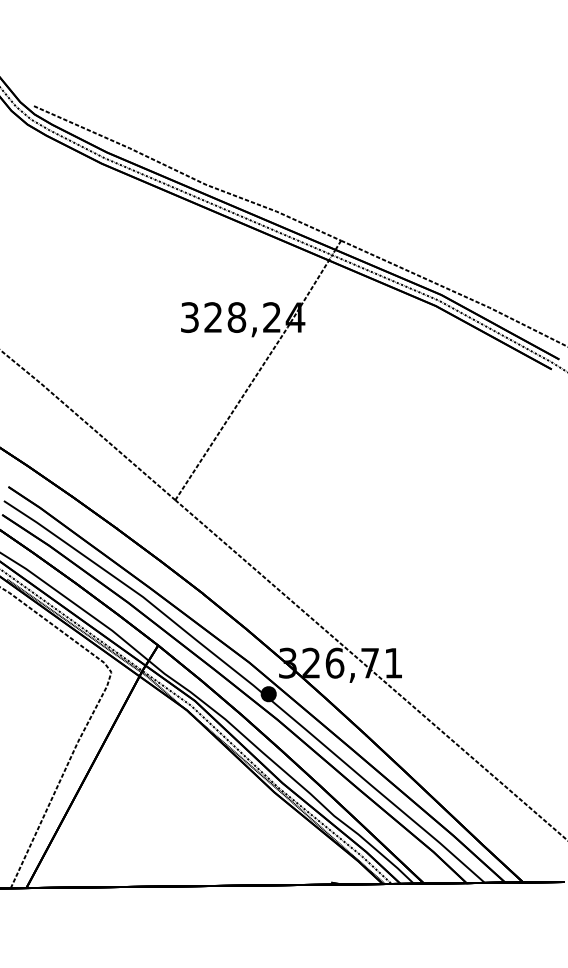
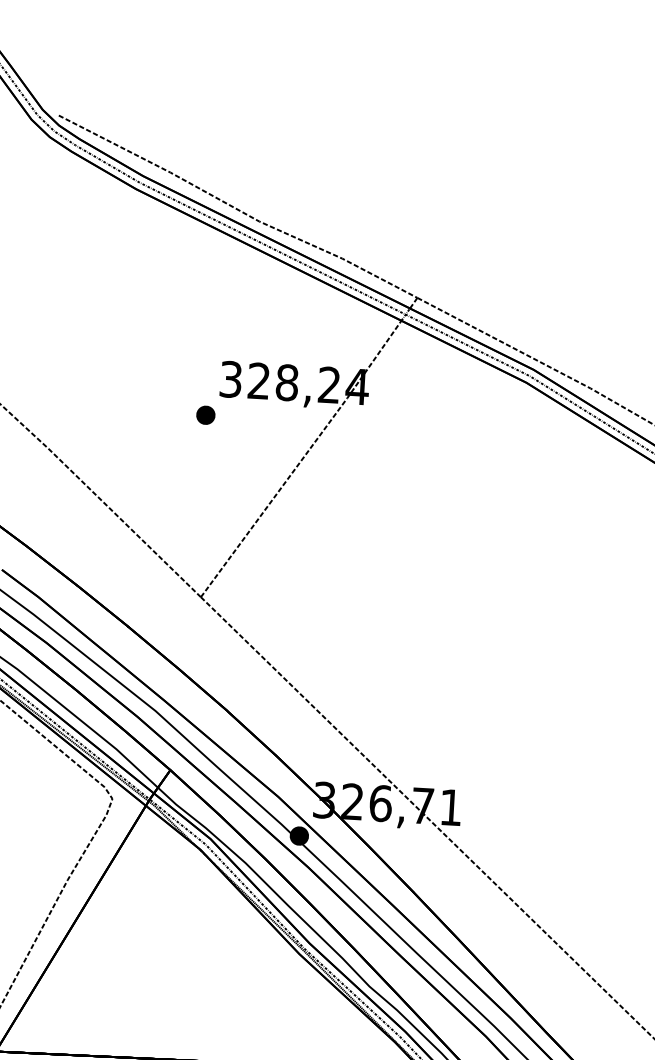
part: (170, 348) -> (205, 415), added

